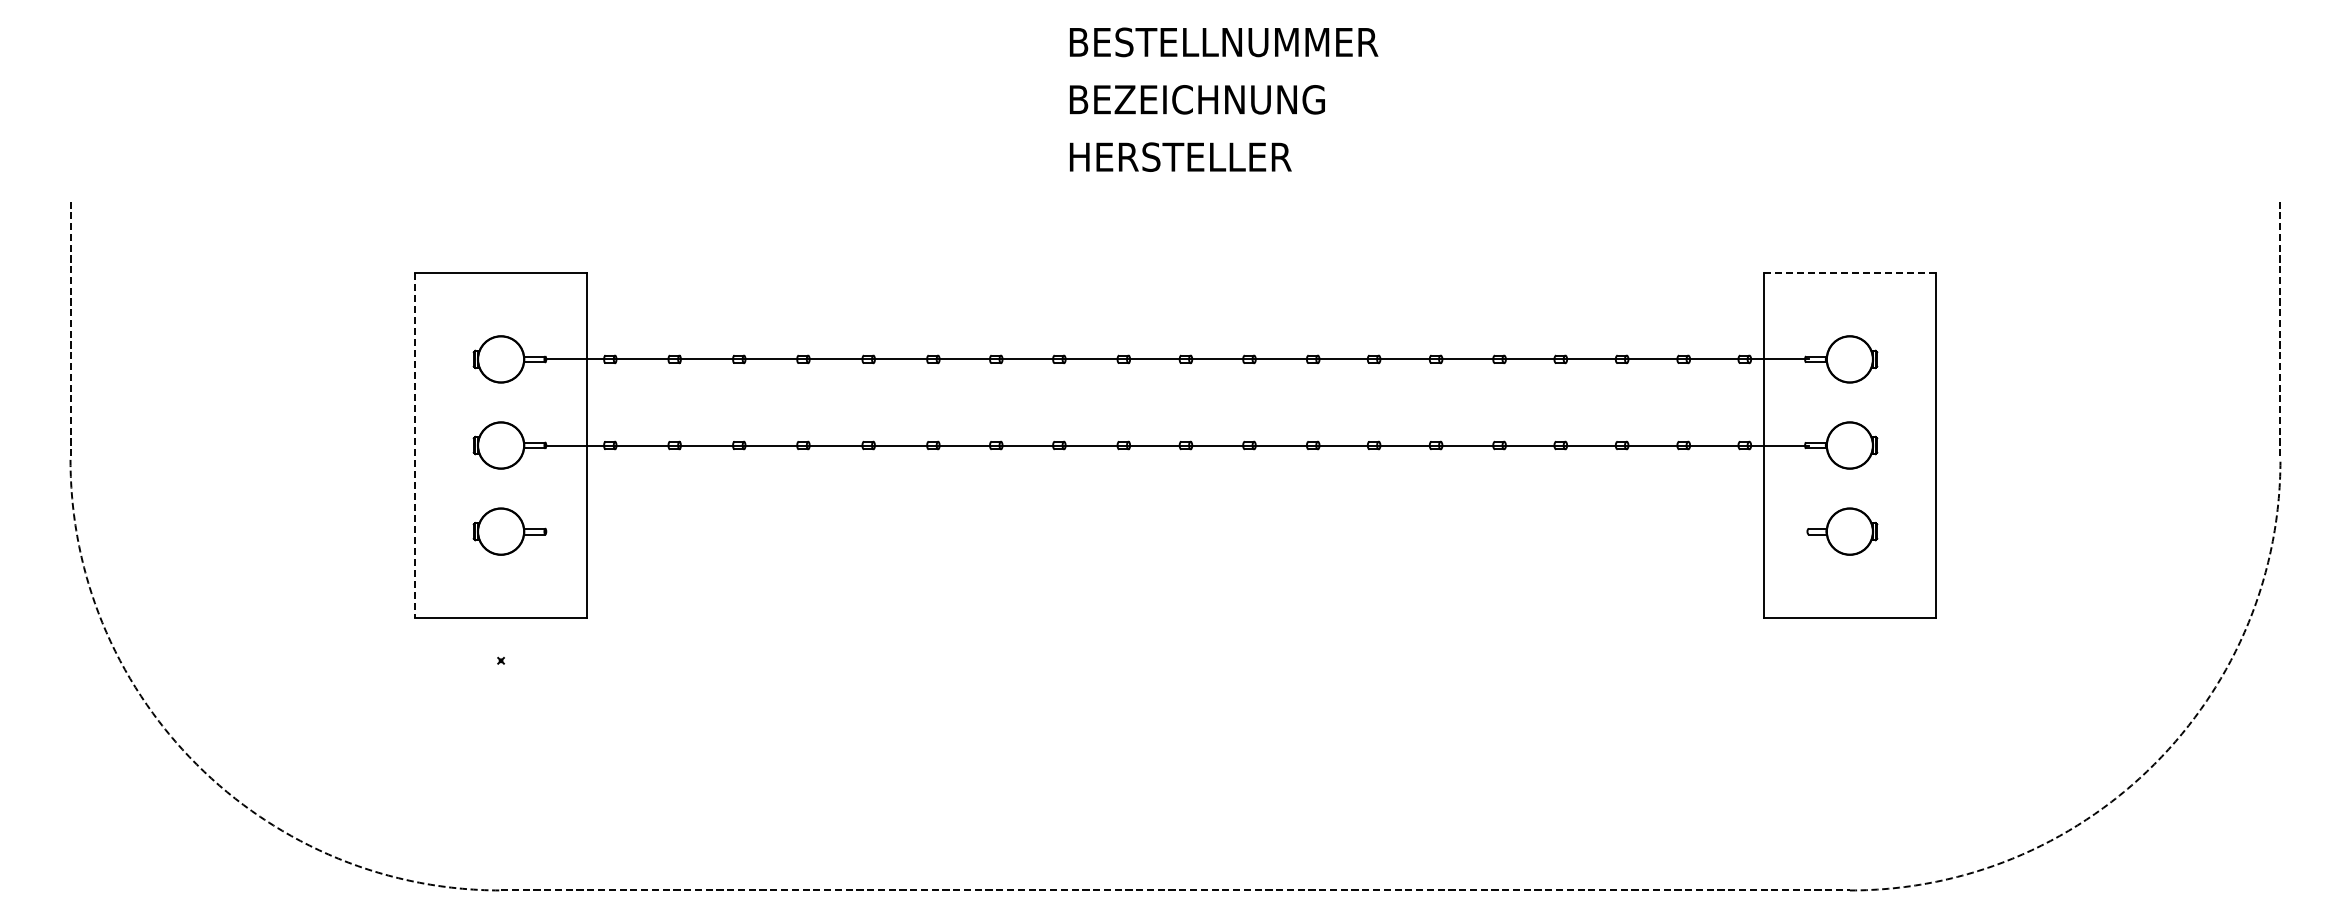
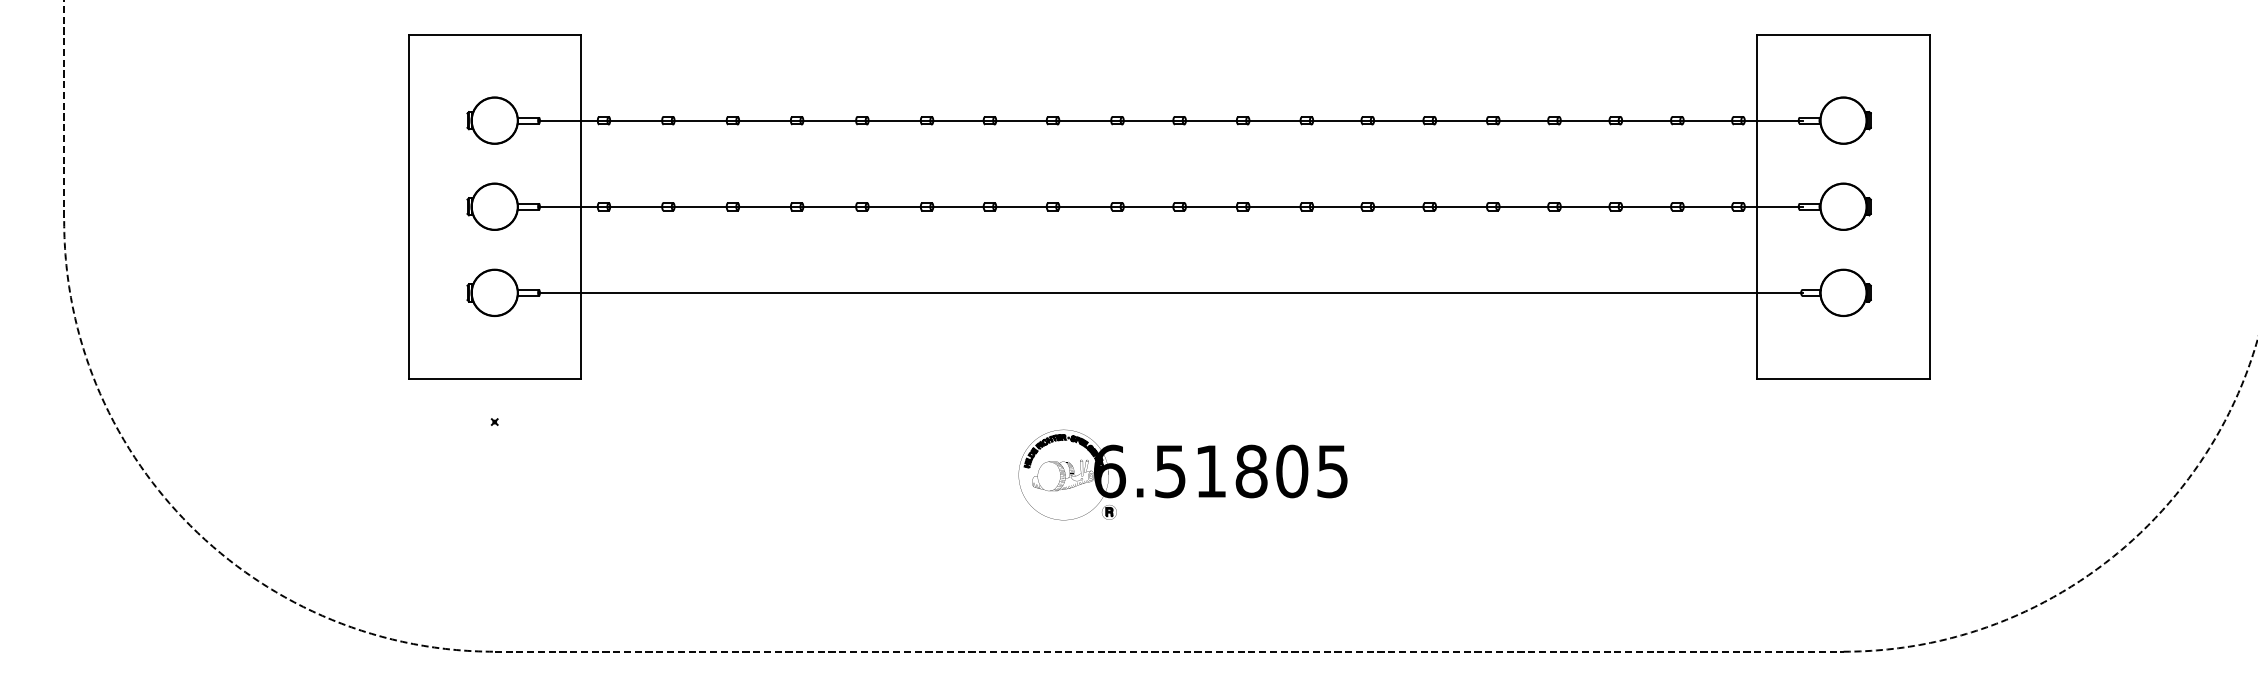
line: (1850, 273) -> (1844, 34), dashed -> solid
line: (414, 446) -> (408, 207), dashed -> solid
line: (1176, 531) -> (1170, 292), added
part: (1189, 713) -> (1183, 474), added

